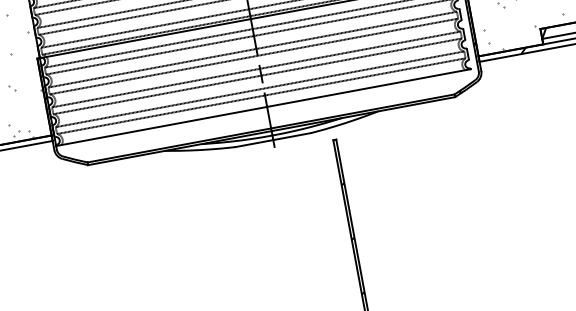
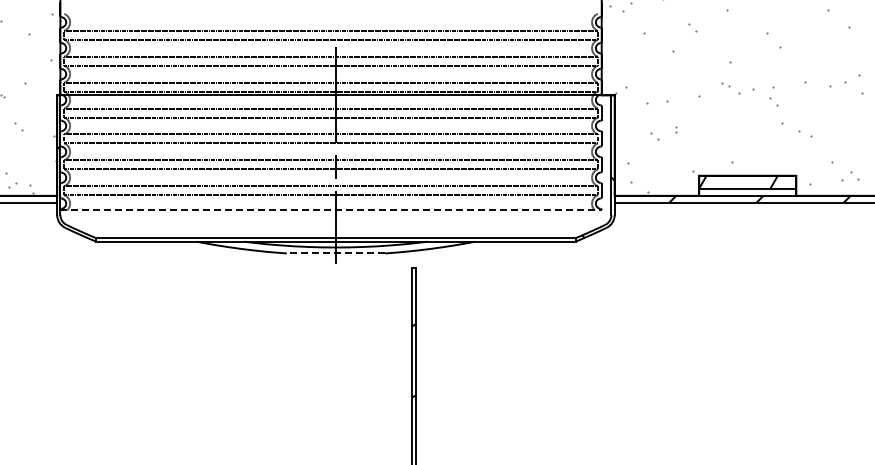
line: (263, 107) -> (331, 210), solid -> dashed
line: (272, 140) -> (335, 253), solid -> dashed

